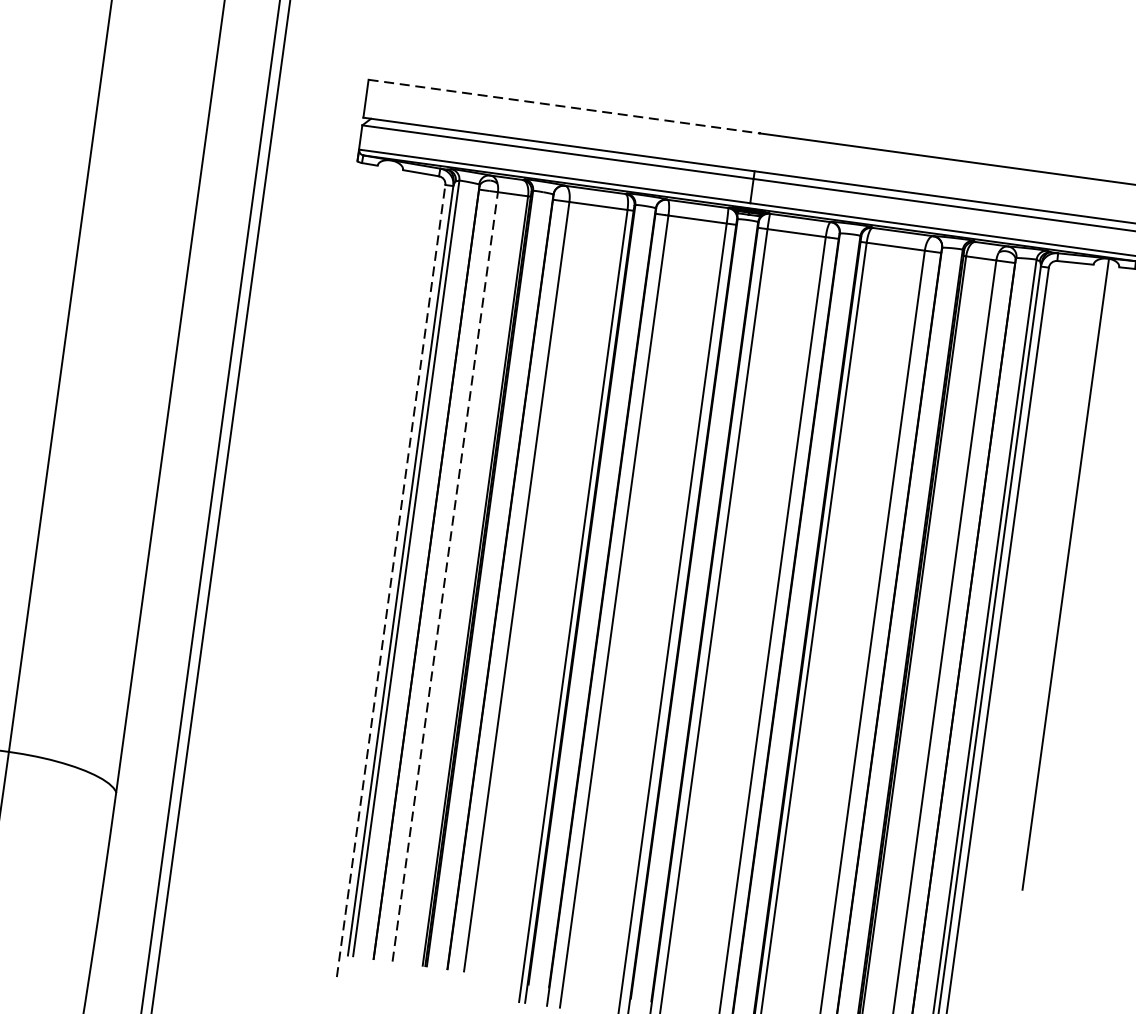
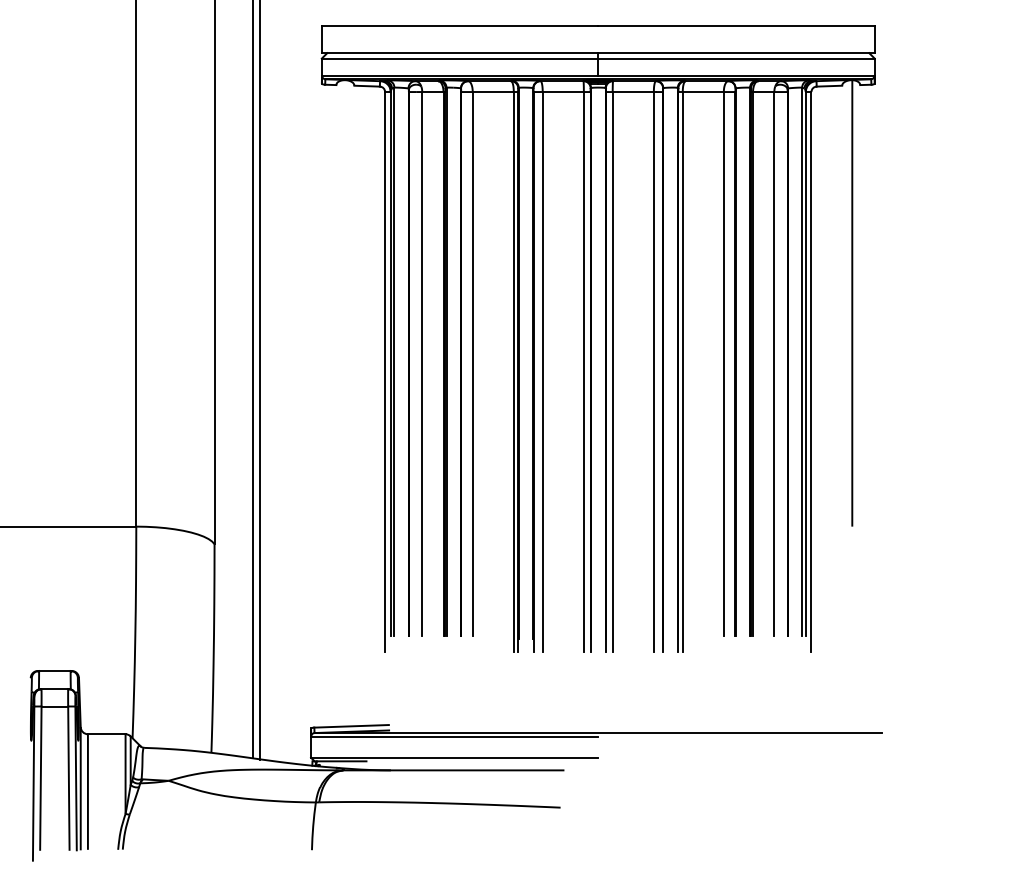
line: (564, 106) -> (460, 26), dashed -> solid
line: (445, 576) -> (422, 363), dashed -> solid
line: (391, 580) -> (385, 371), dashed -> solid

